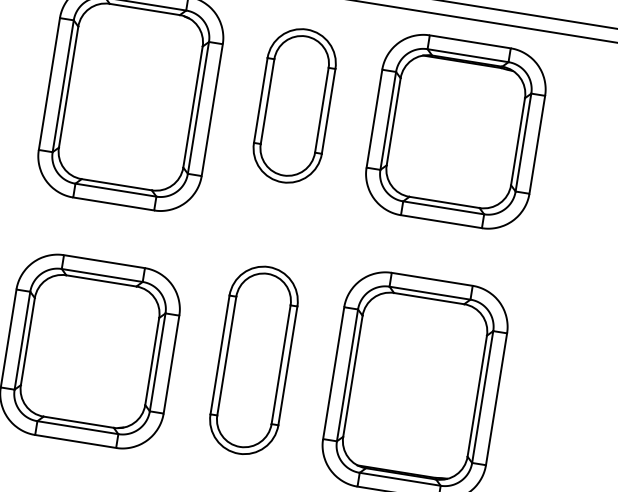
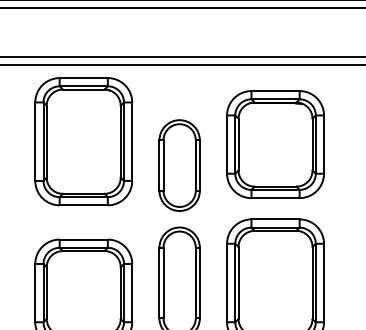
part: (294, 105) -> (179, 165), moved
part: (455, 131) -> (275, 144), moved

